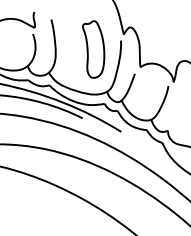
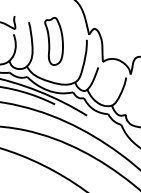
part: (93, 49) -> (53, 41), moved

